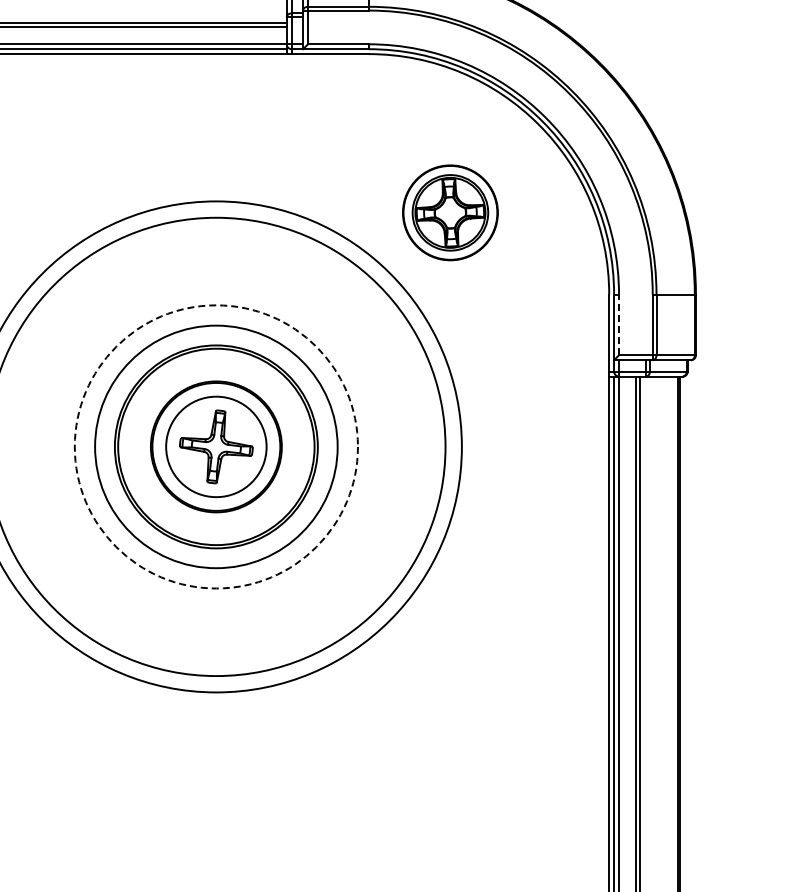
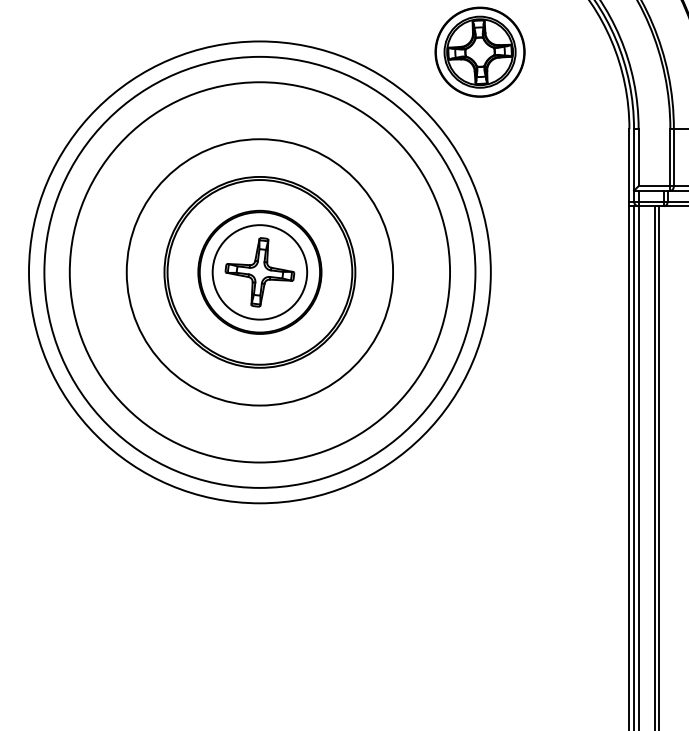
line: (619, 324) -> (639, 157), dashed -> solid
circle: (215, 446) -> (259, 271), dashed -> solid
circle: (216, 446) -> (260, 271), size x1.67

